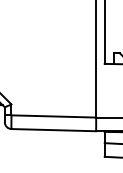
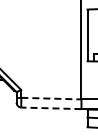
line: (53, 116) -> (51, 98), solid -> dashed
line: (52, 130) -> (50, 108), solid -> dashed

